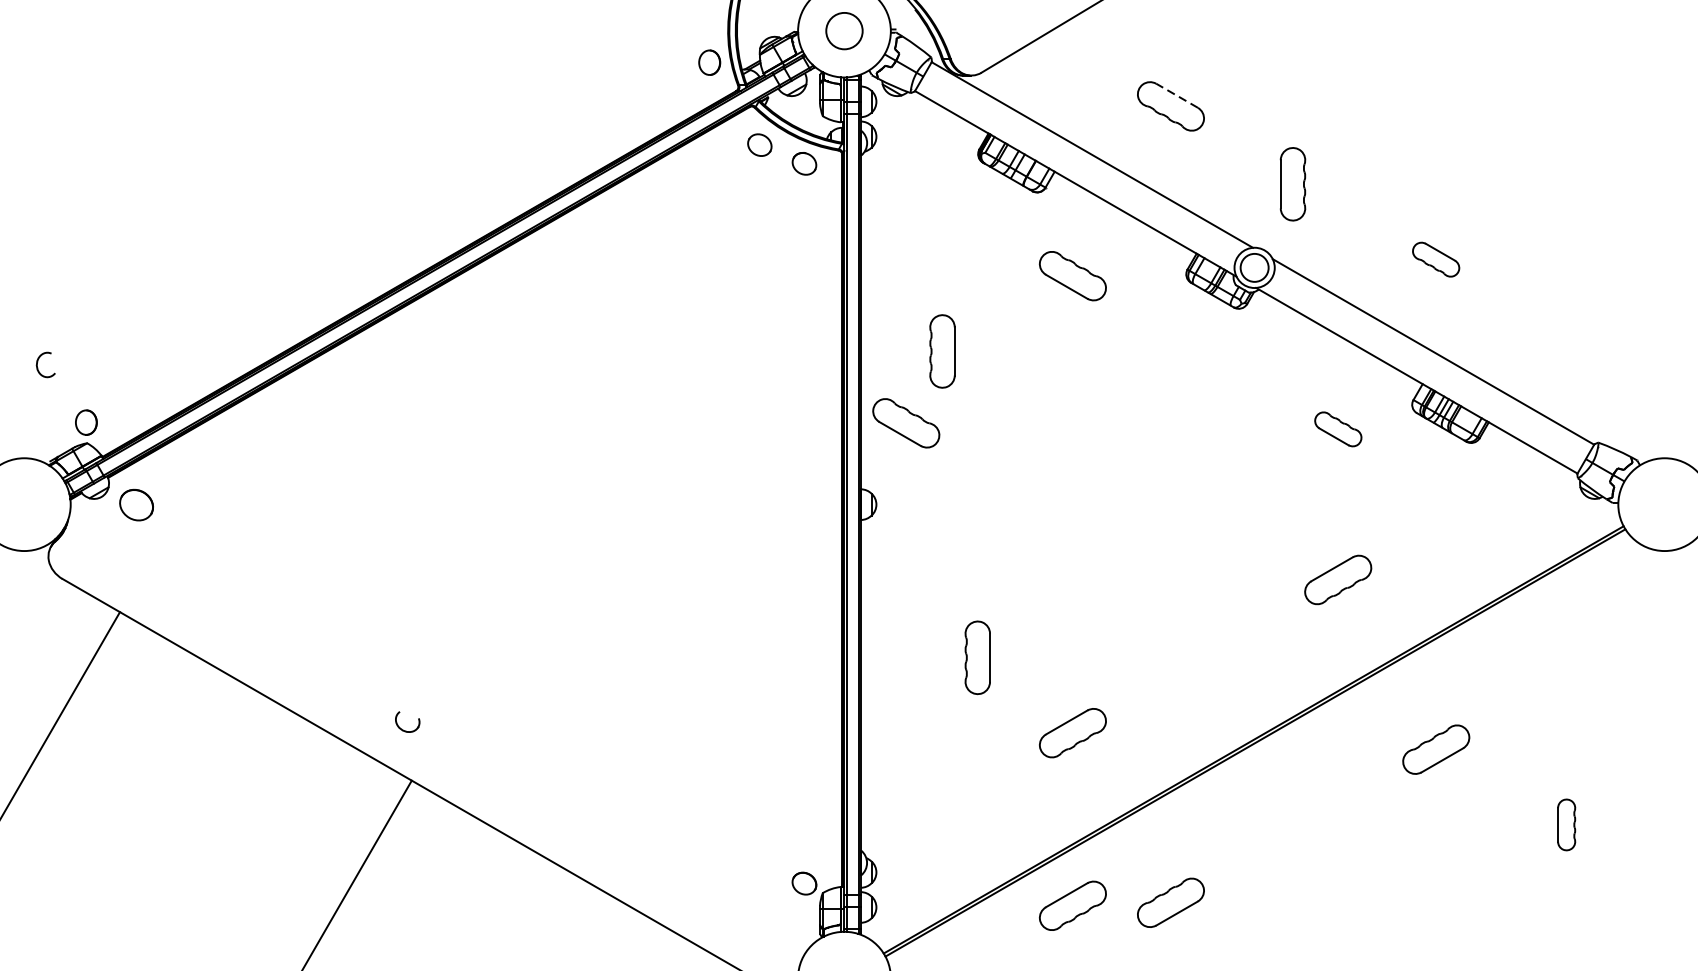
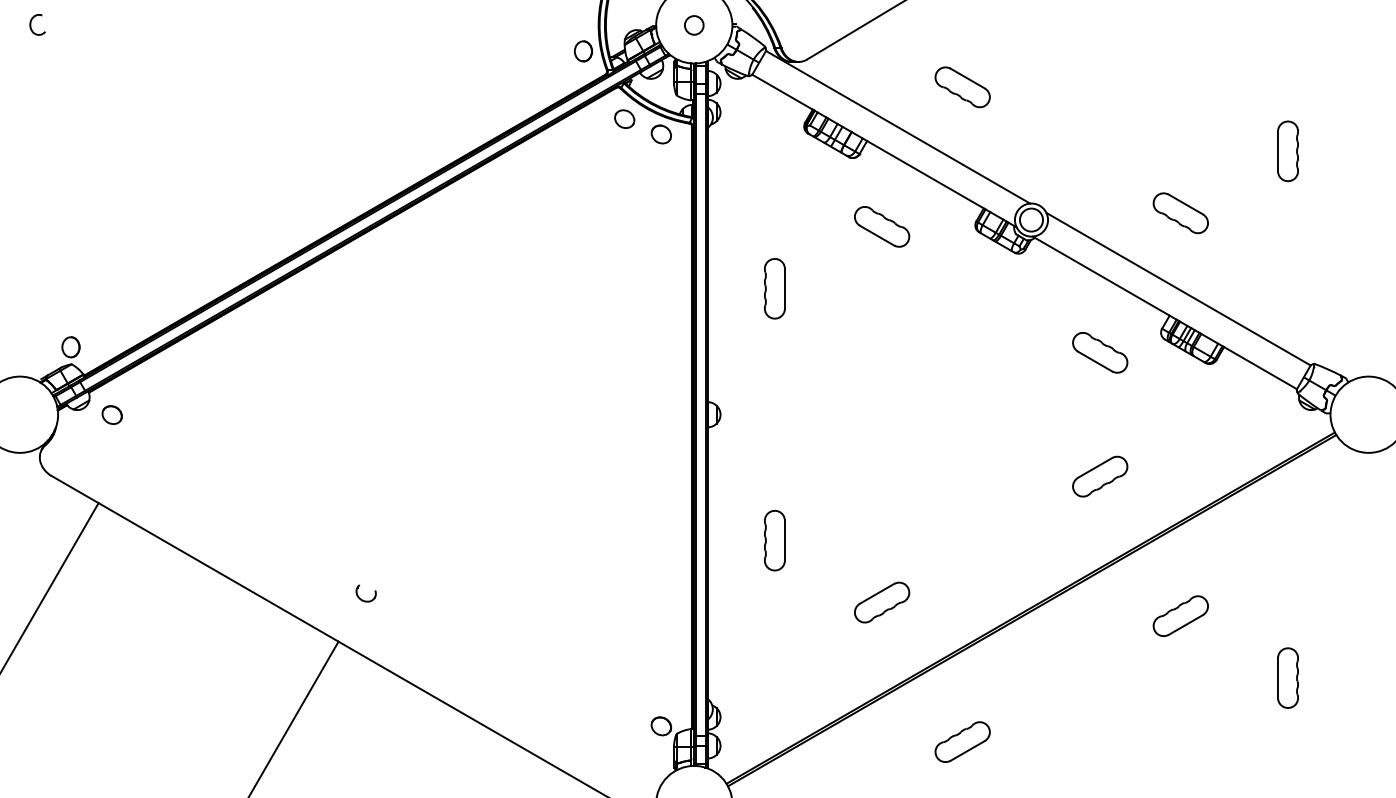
circle: (843, 31) -> (693, 25), size x0.62
line: (1176, 95) -> (967, 78), dashed -> solid
part: (1292, 184) -> (1287, 151), moved
part: (1435, 259) -> (1180, 213), size x1.43
curve: (38, 364) -> (31, 24), moved
part: (906, 422) -> (745, 347), removed
part: (1338, 428) -> (1100, 352), size x1.43
part: (135, 504) -> (111, 414), size x0.71
part: (977, 657) -> (774, 540), moved
part: (404, 729) -> (363, 599), moved
part: (1566, 824) -> (1287, 677), size x1.43
part: (1073, 905) -> (882, 744), removed

